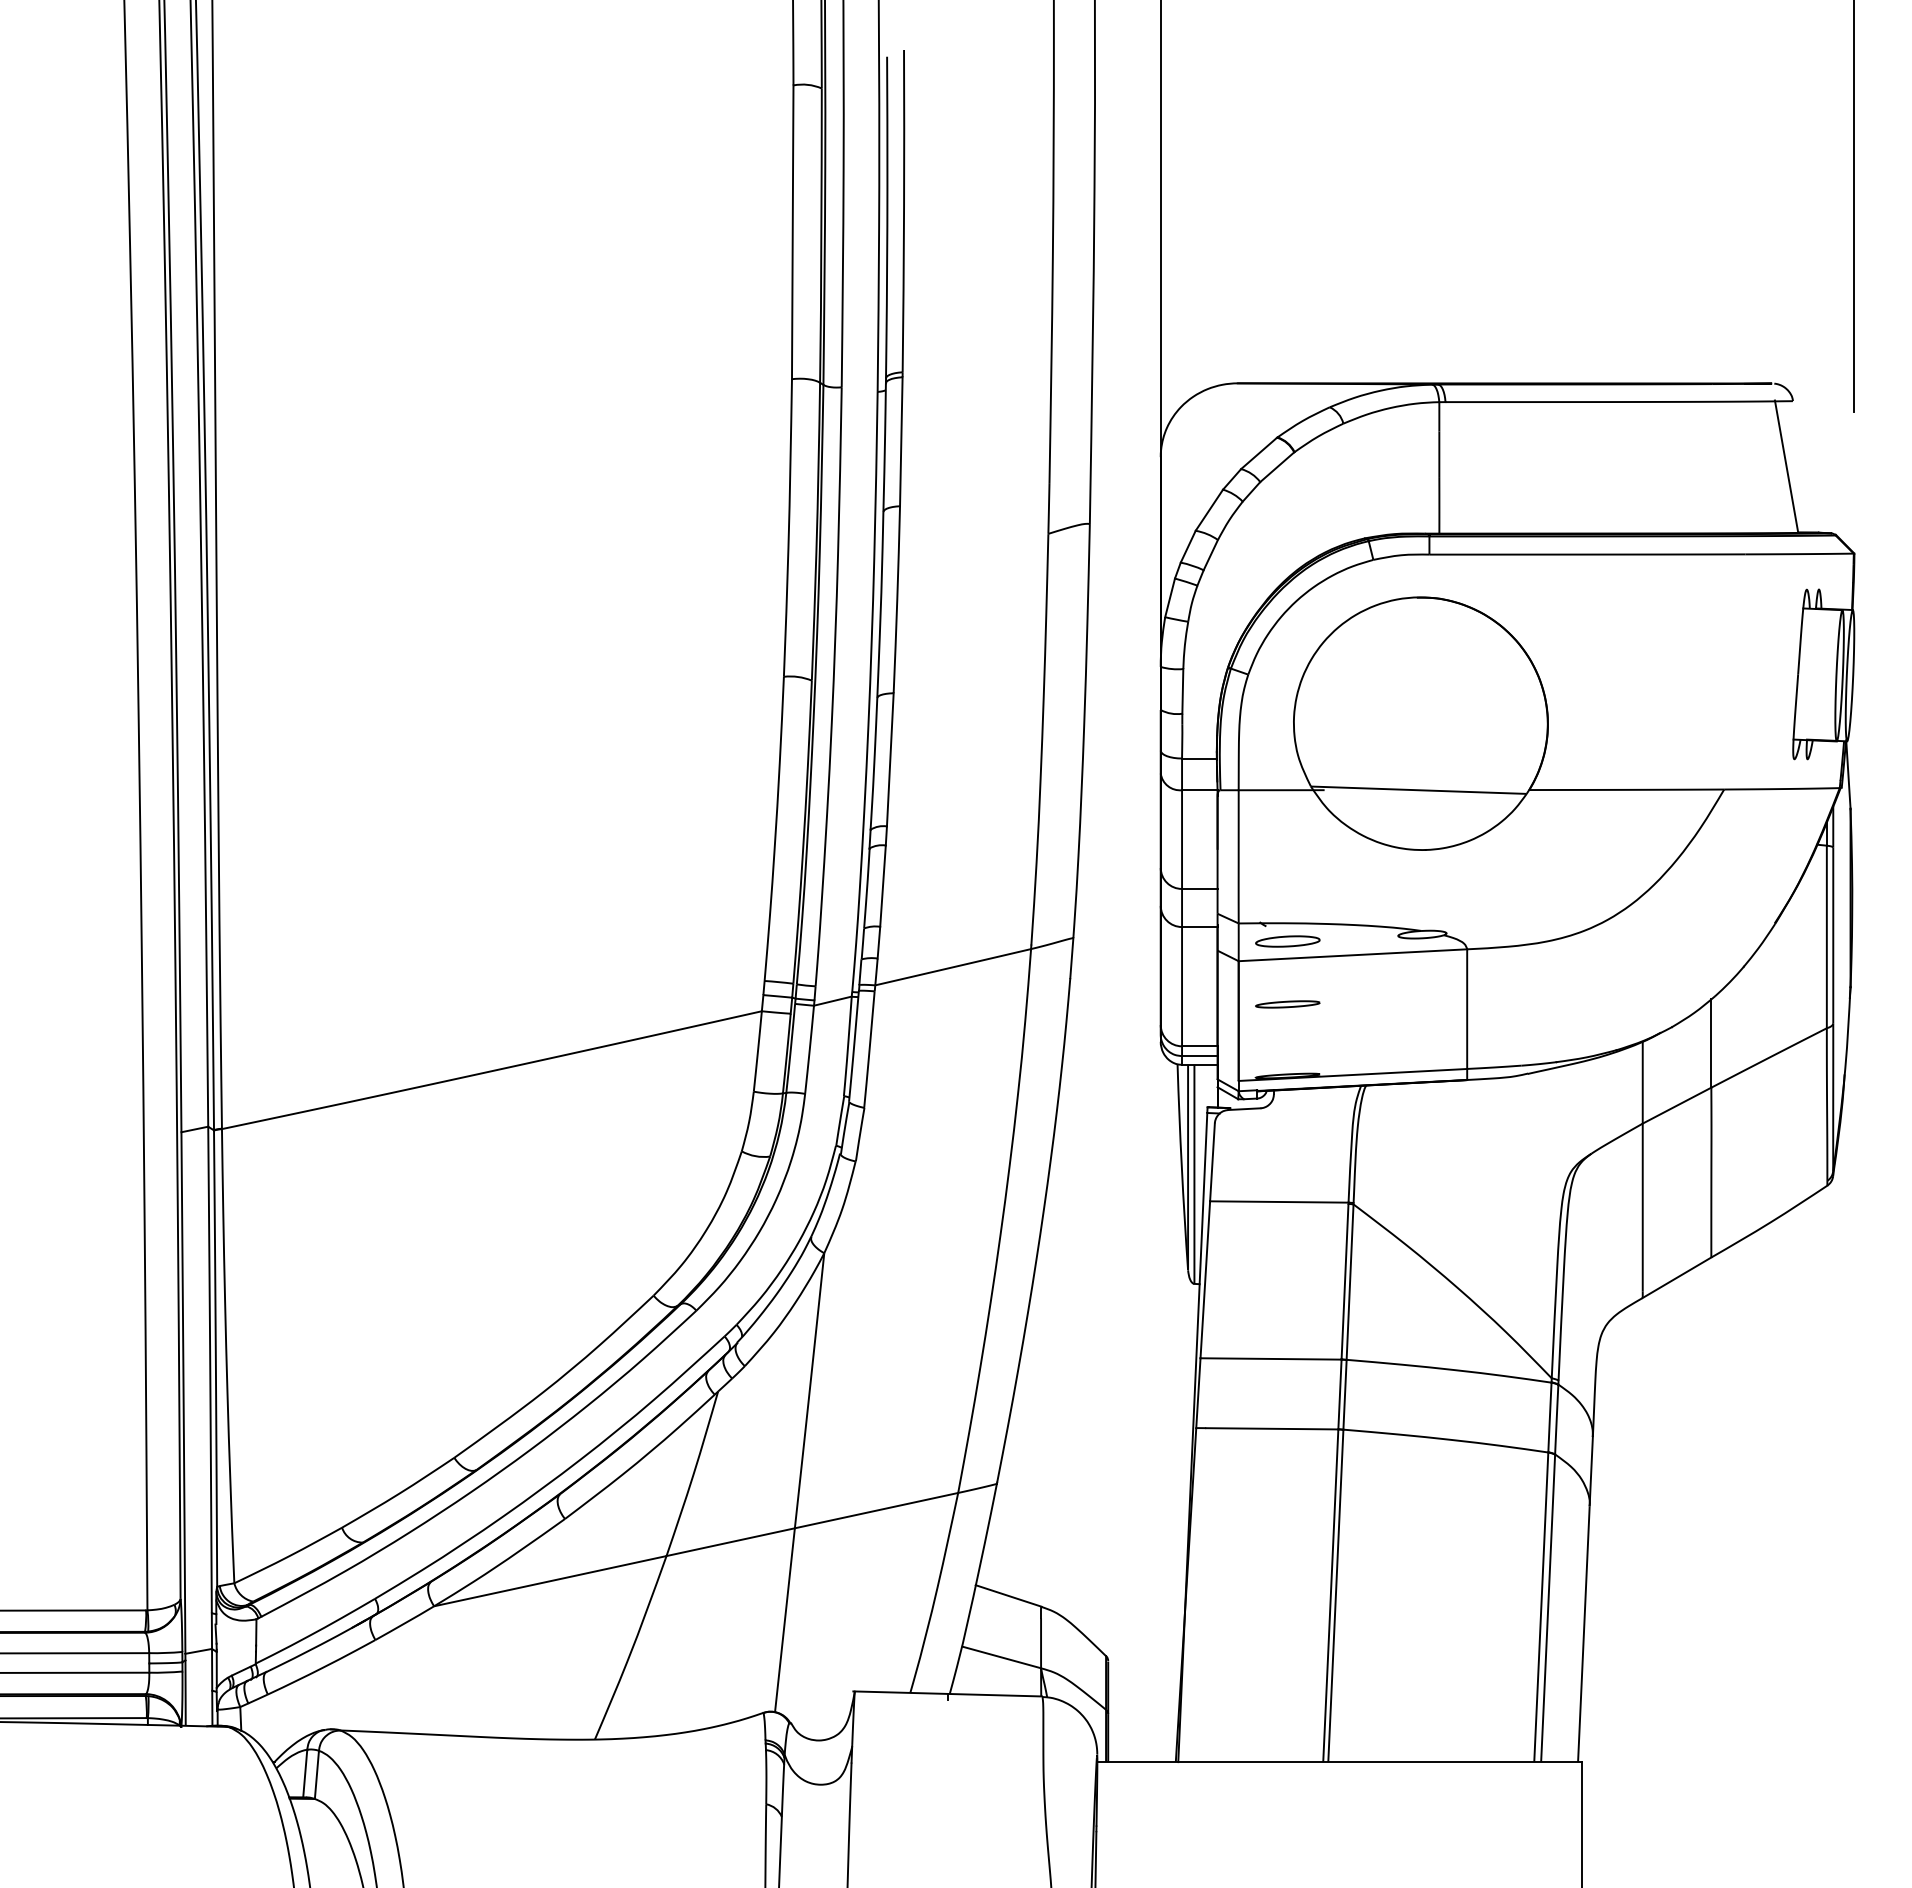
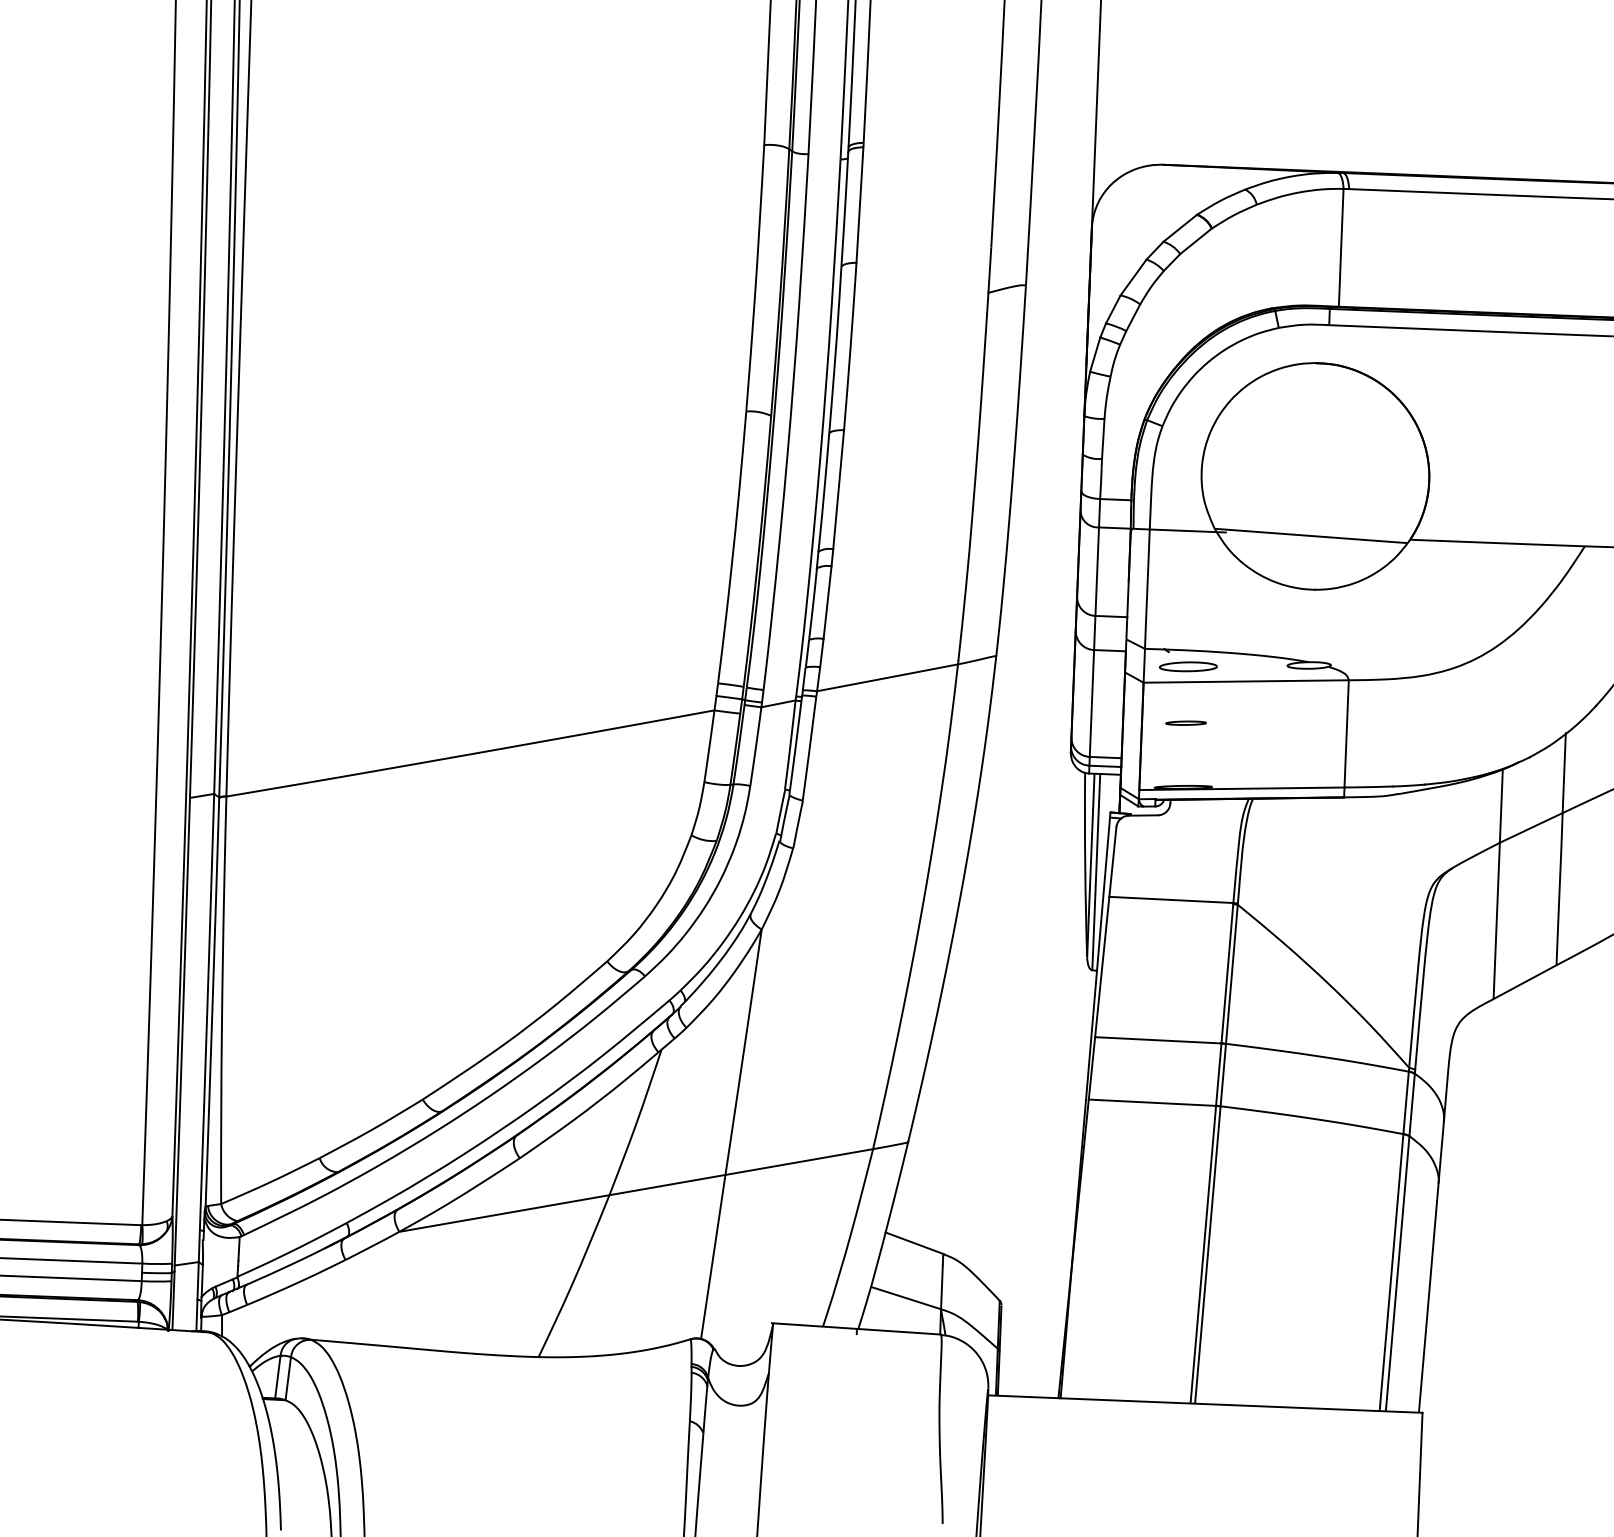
part: (1287, 1004) -> (1185, 723), size x0.7

